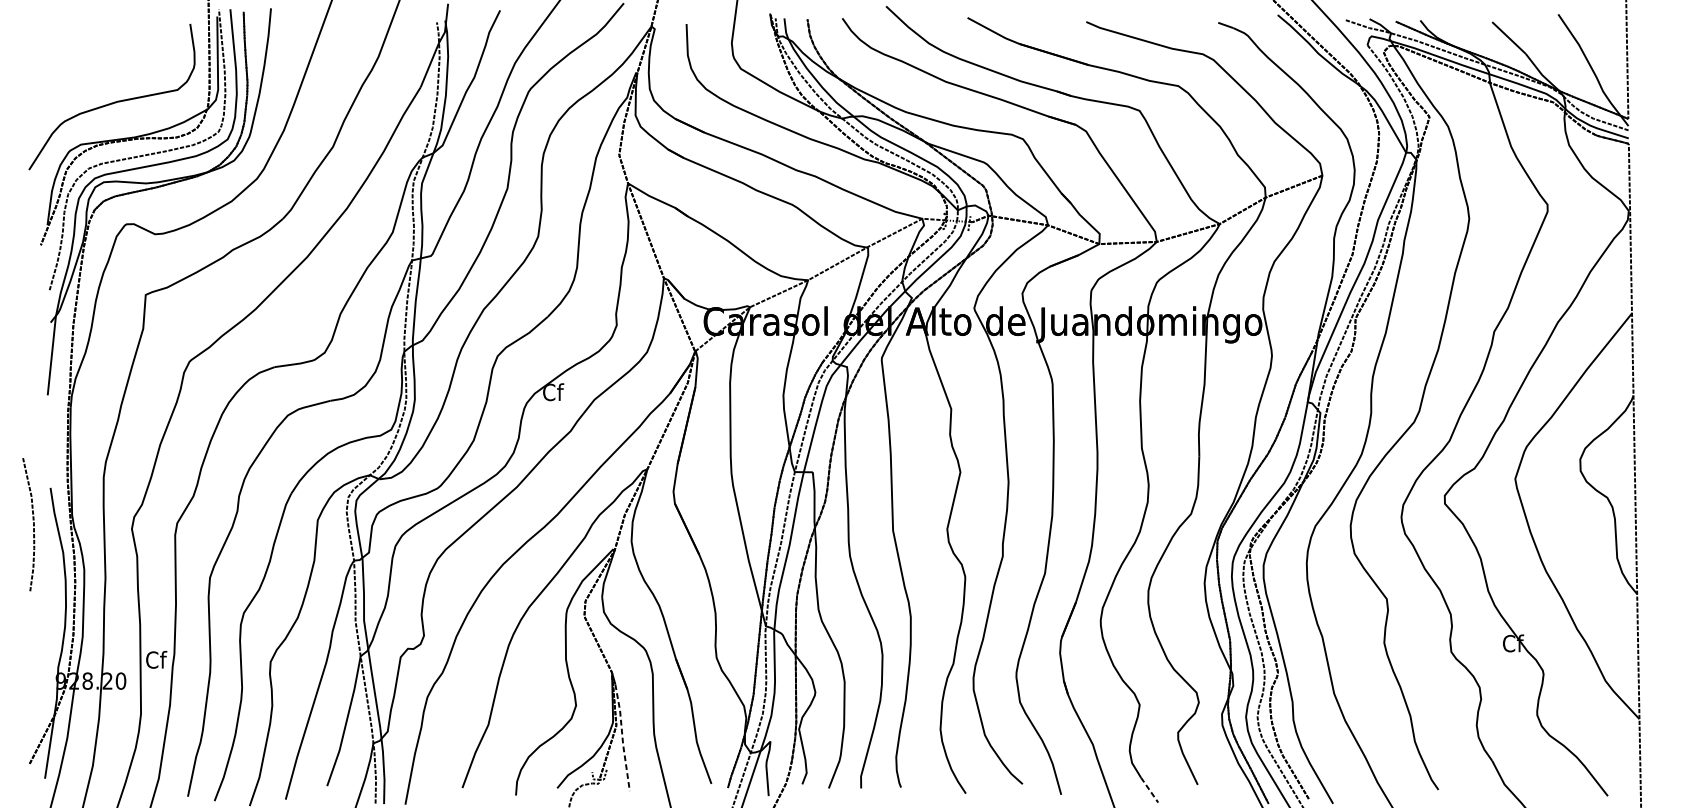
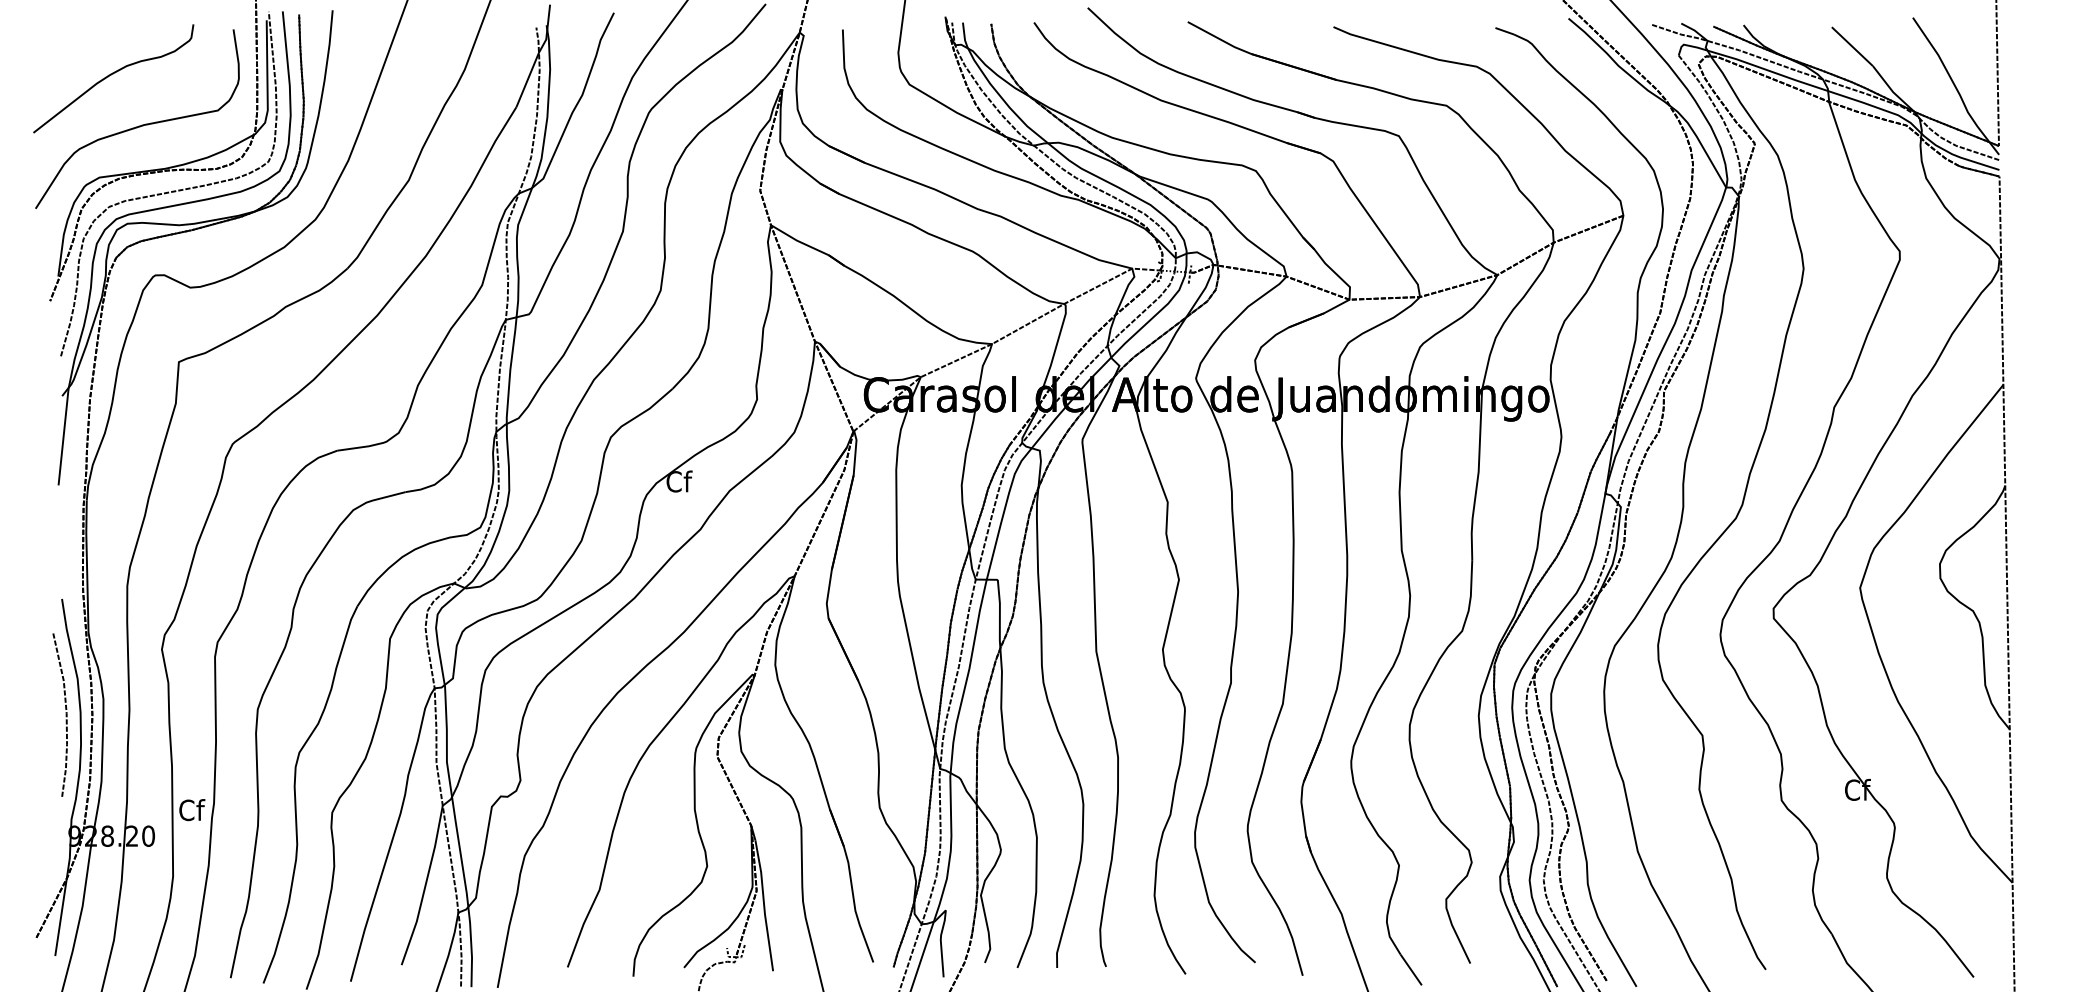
curve: (90, 61) -> (111, 75), added
curve: (33, 524) -> (65, 714), moved
line: (622, 737) -> (764, 905), dashed -> solid
line: (1149, 790) -> (1411, 970), dashed -> solid

